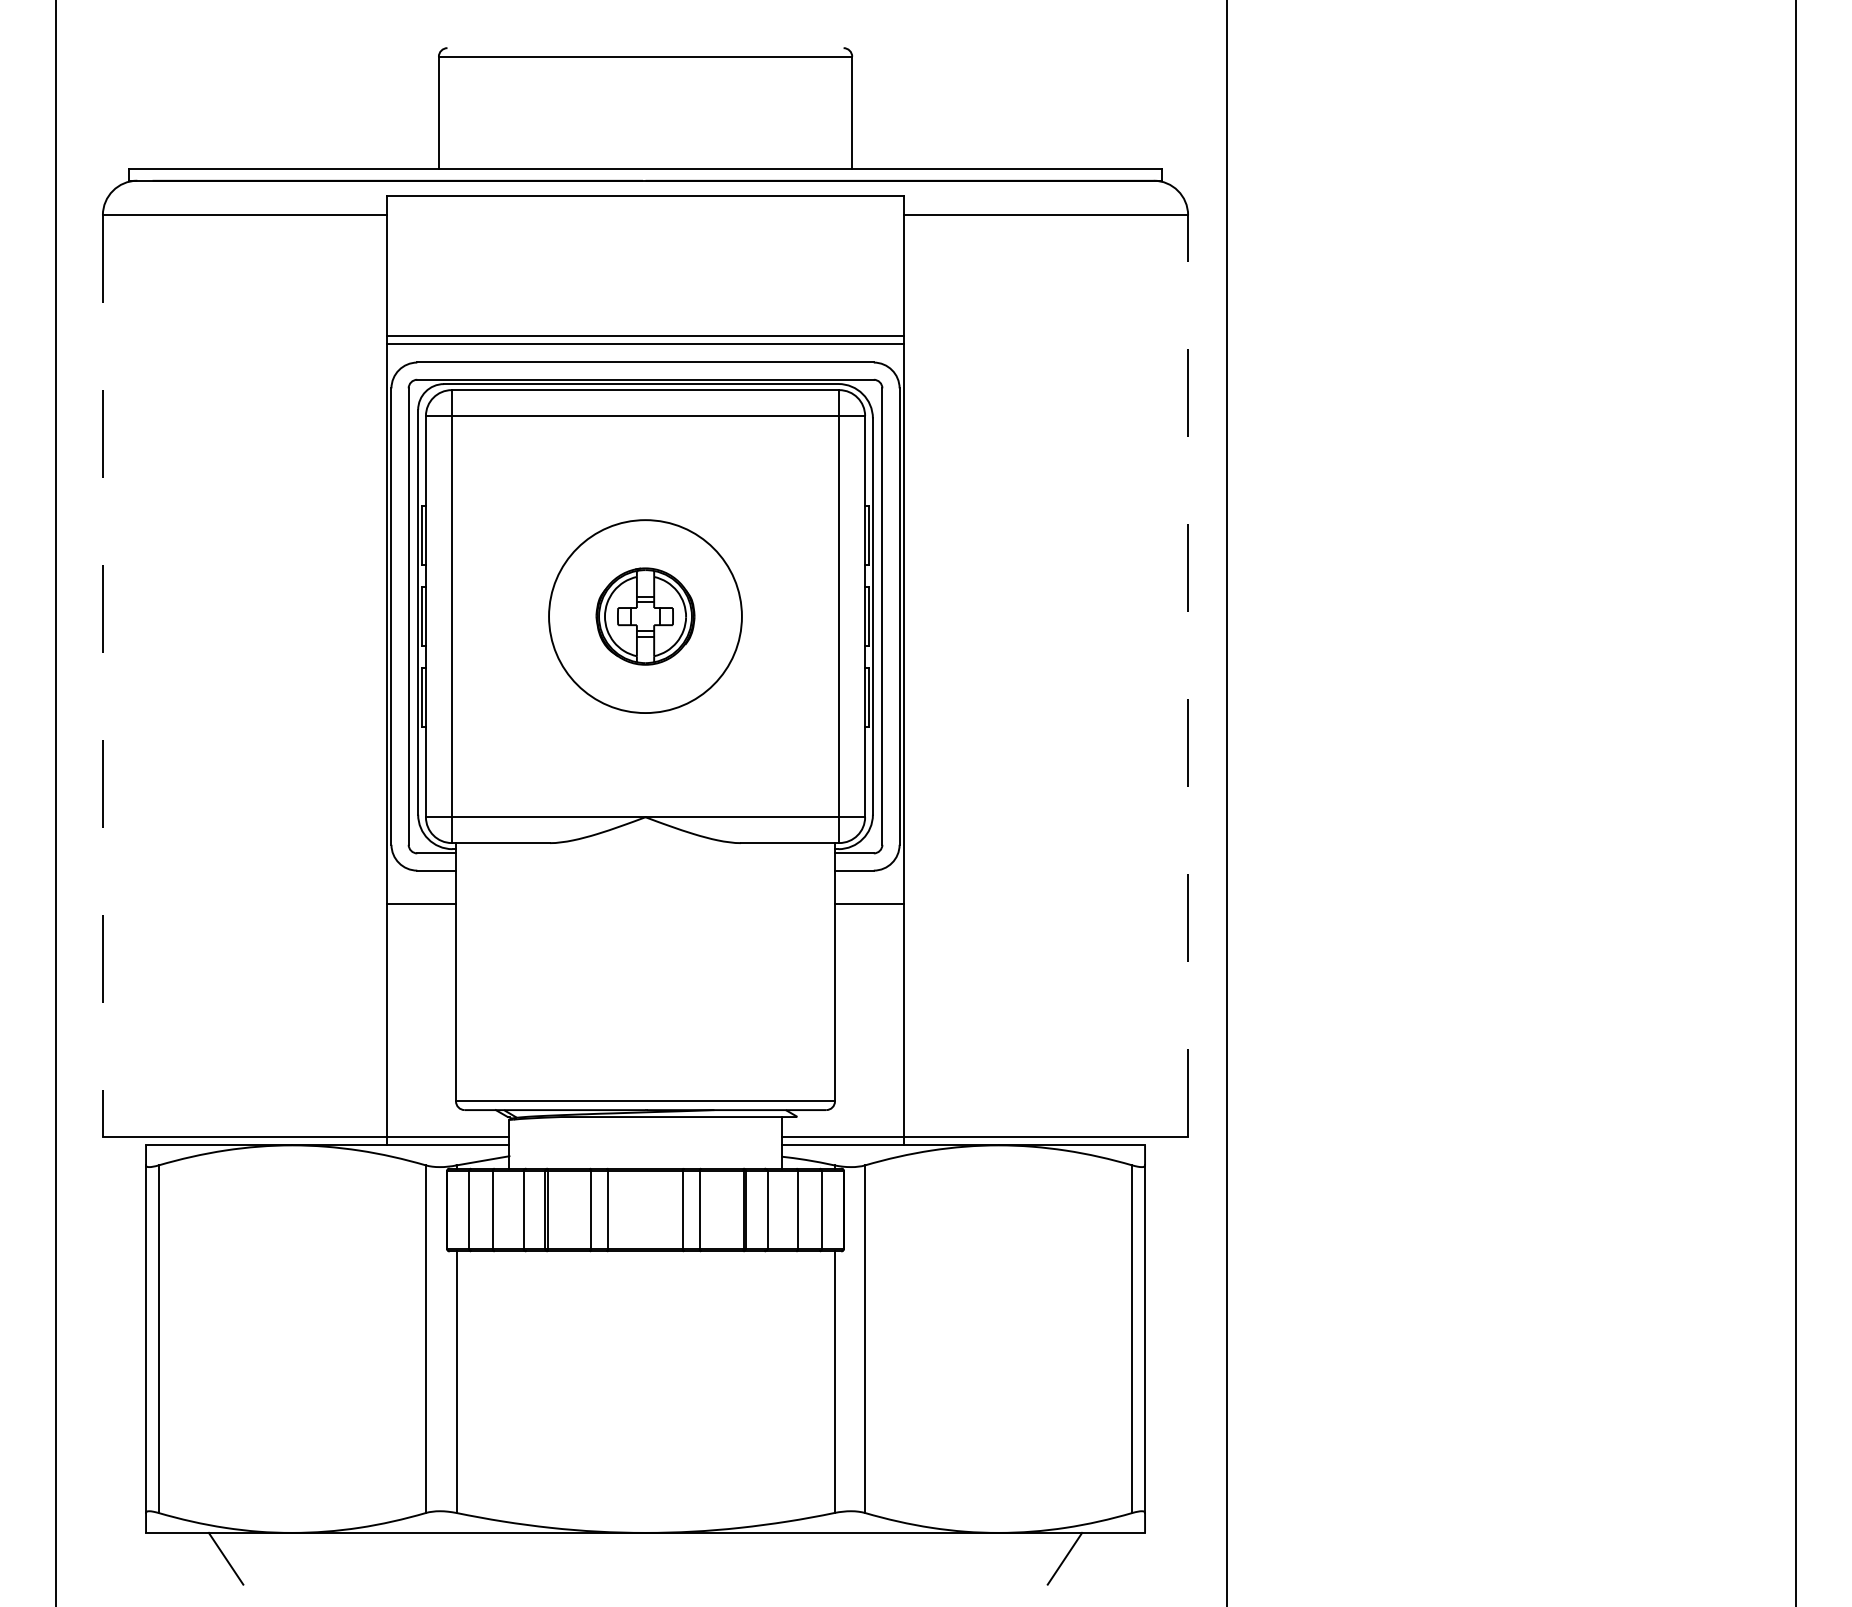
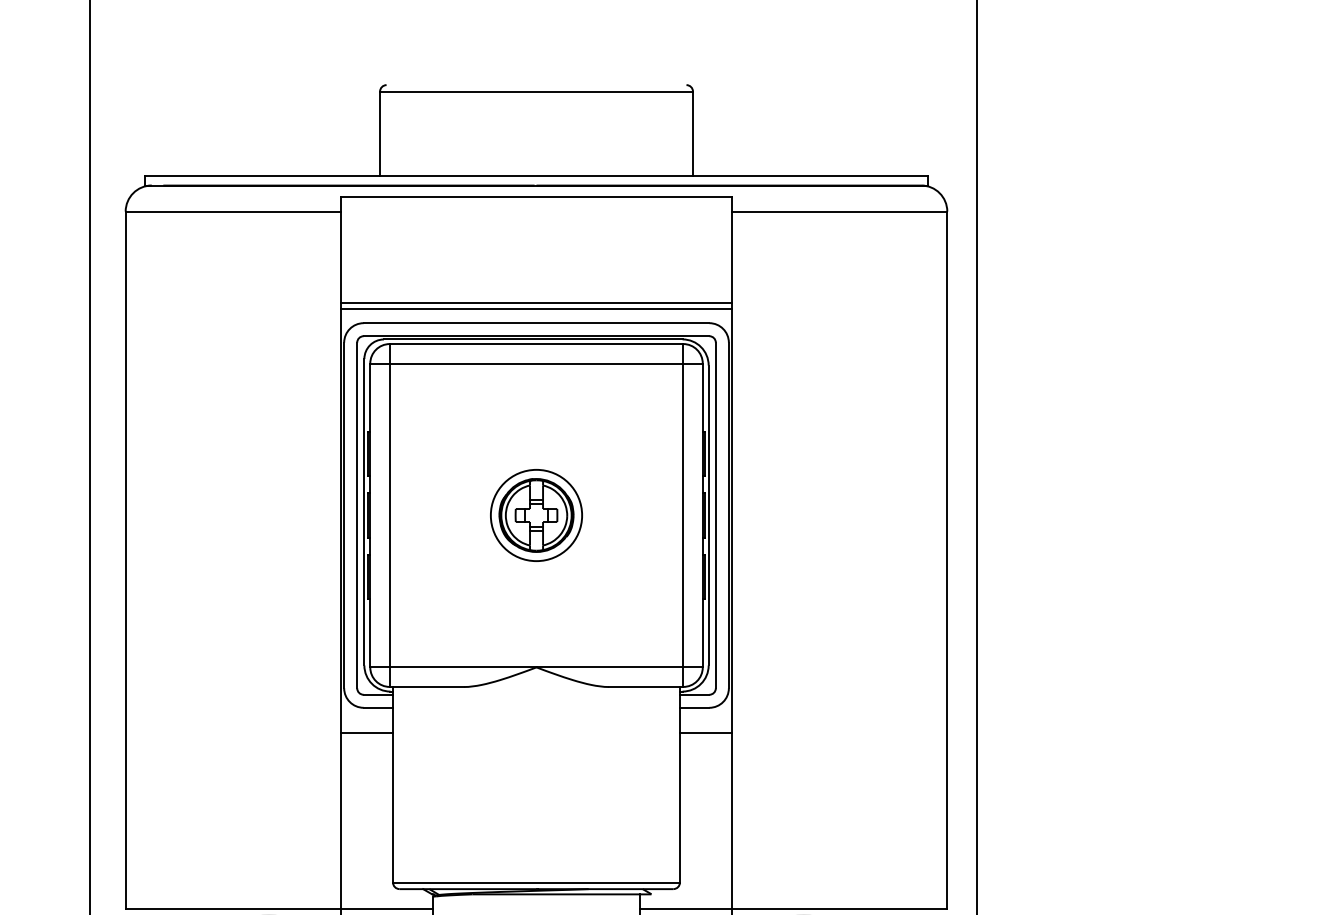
circle: (645, 616) -> (536, 515), size x0.62
line: (102, 676) -> (125, 560), dashed -> solid
line: (1188, 676) -> (947, 560), dashed -> solid

